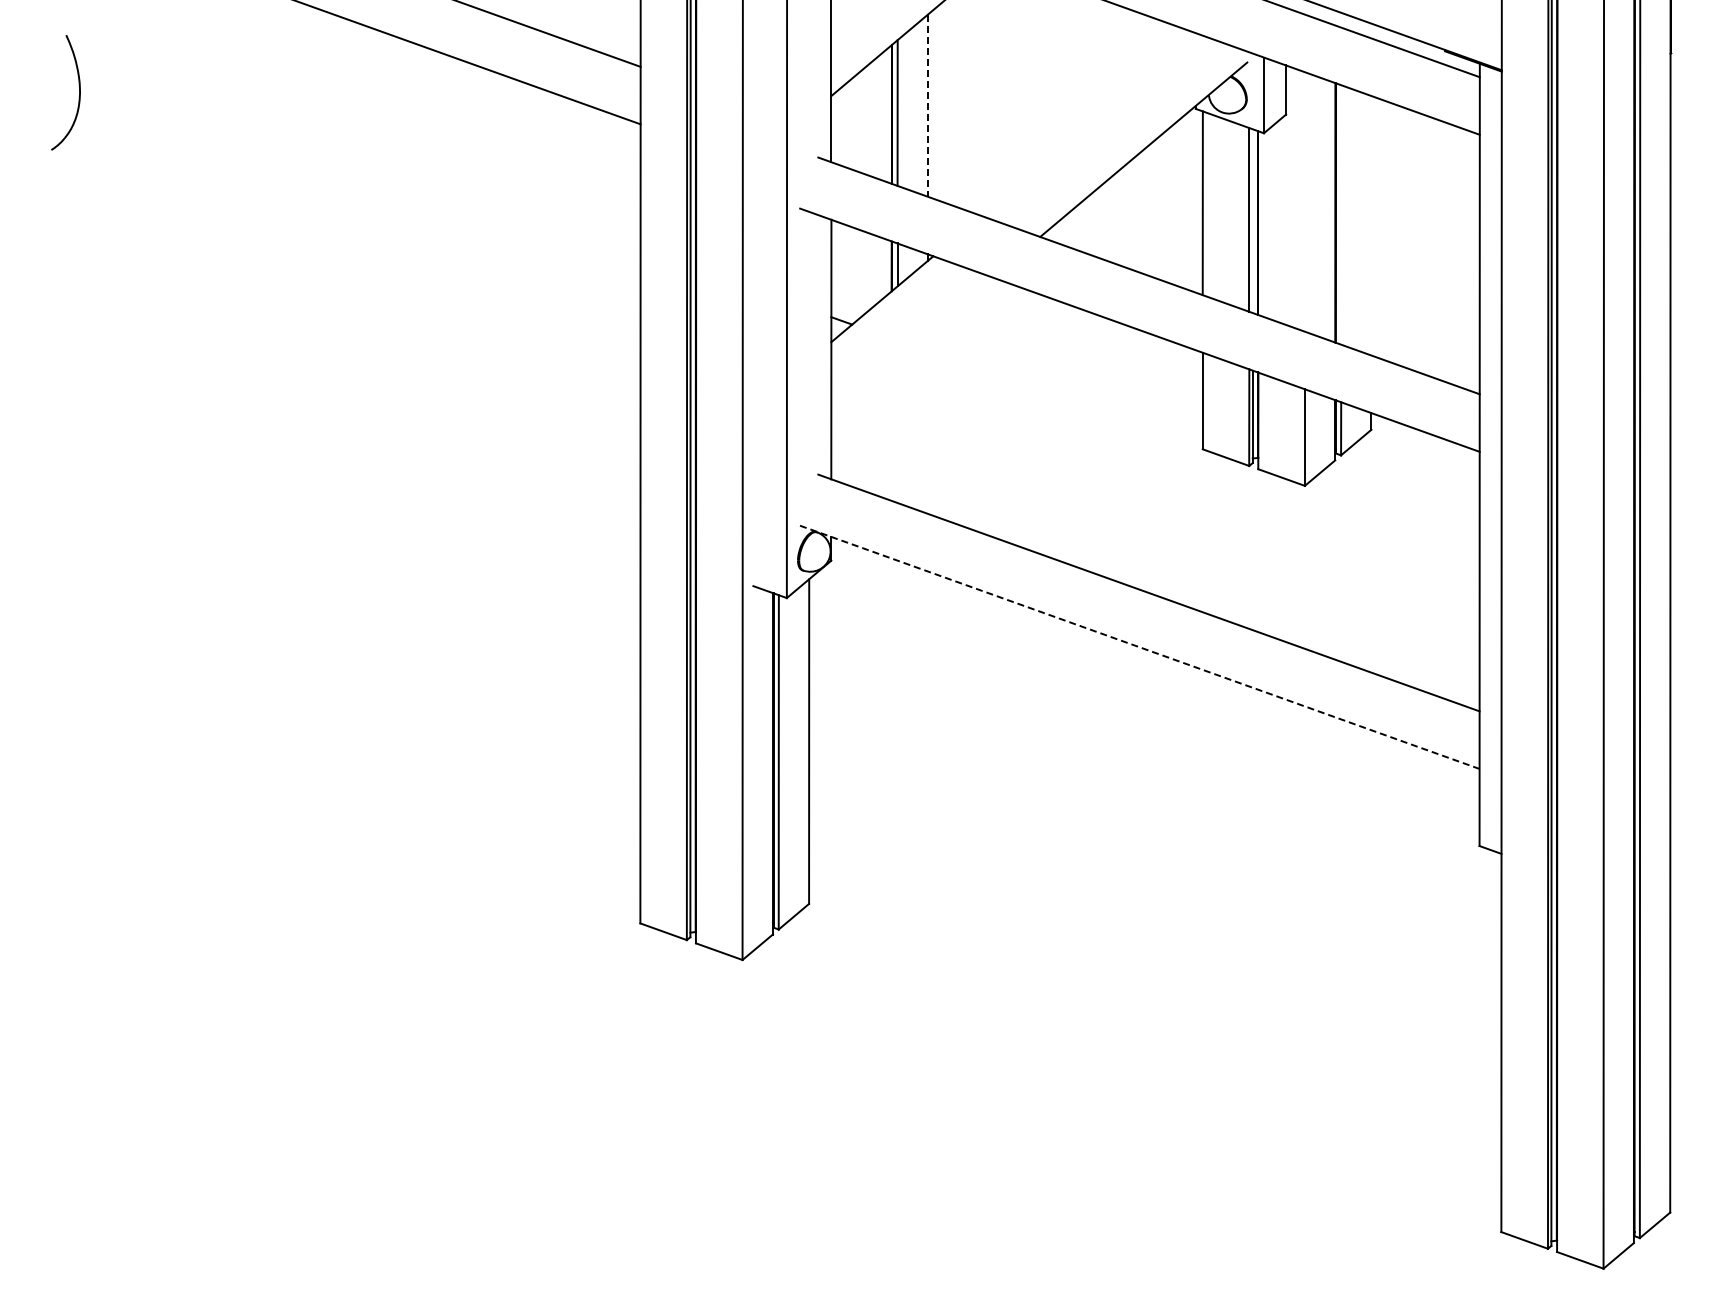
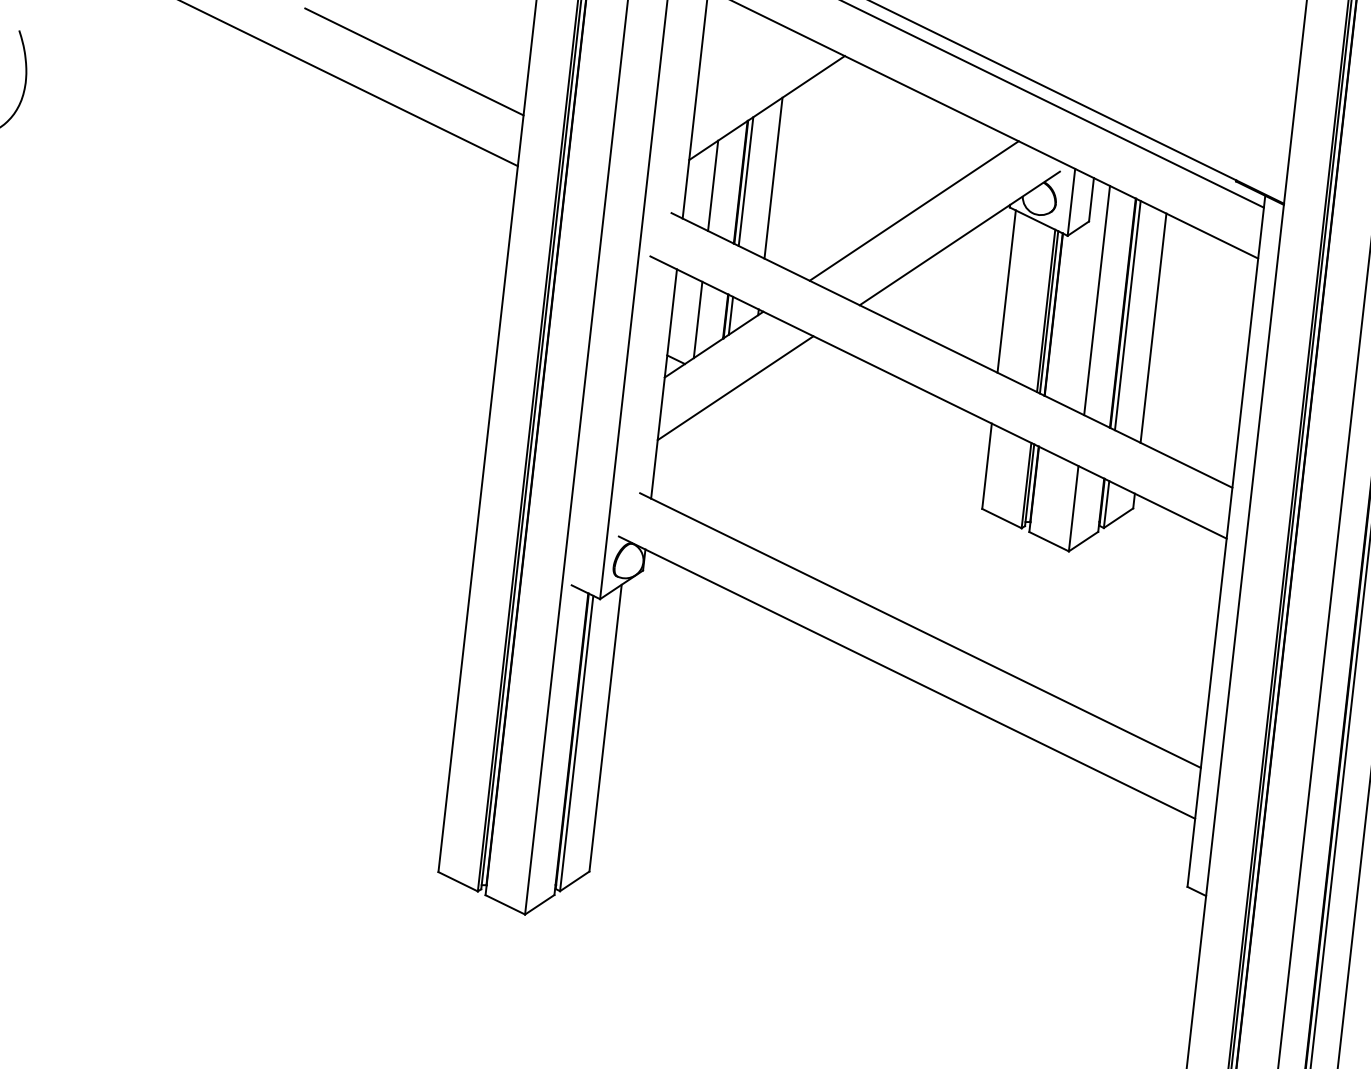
line: (927, 105) -> (773, 177), dashed -> solid
line: (861, 121) -> (713, 185), added
line: (1089, 124) -> (914, 210), added
line: (1304, 201) -> (1096, 300), added
line: (1341, 214) -> (1128, 315), added
line: (1252, 220) -> (1048, 311), added
line: (1371, 225) -> (1153, 327), added
line: (861, 273) -> (698, 319), added
line: (911, 345) -> (735, 388), added
line: (1139, 647) -> (906, 677), dashed -> solid

